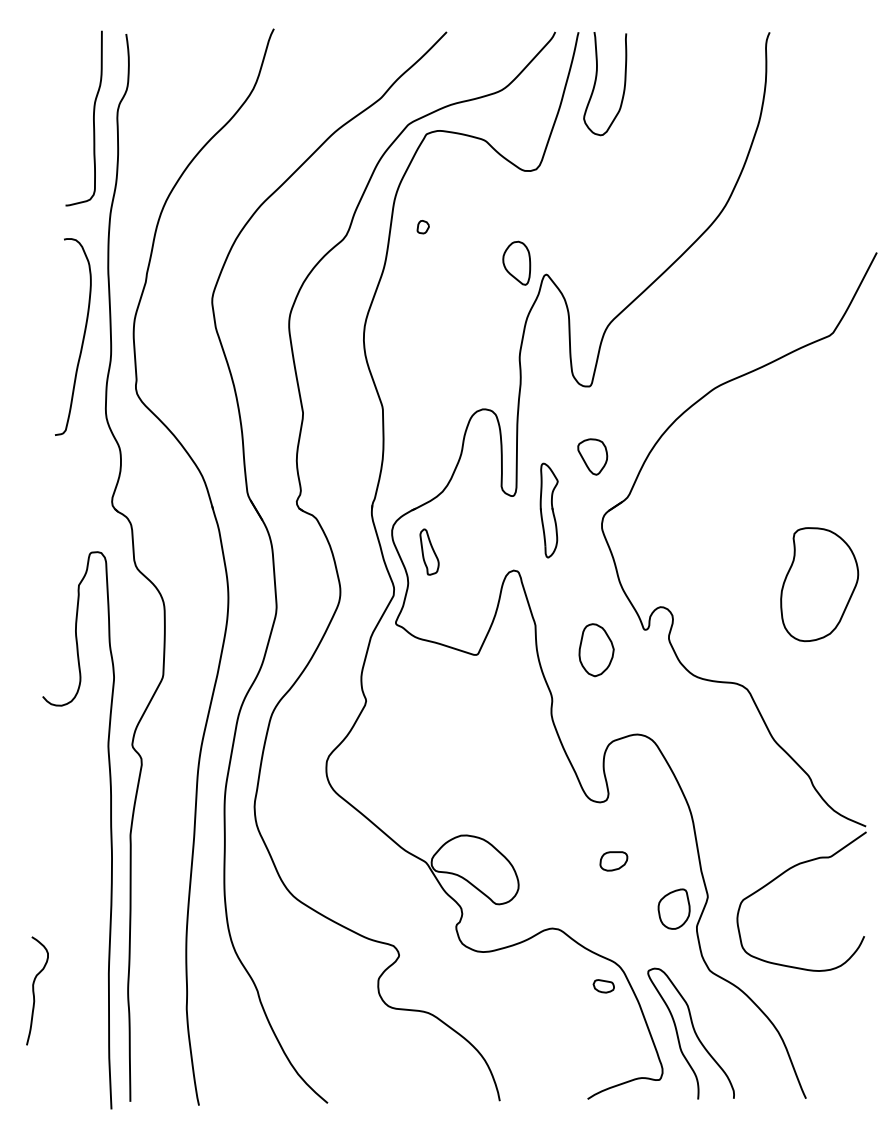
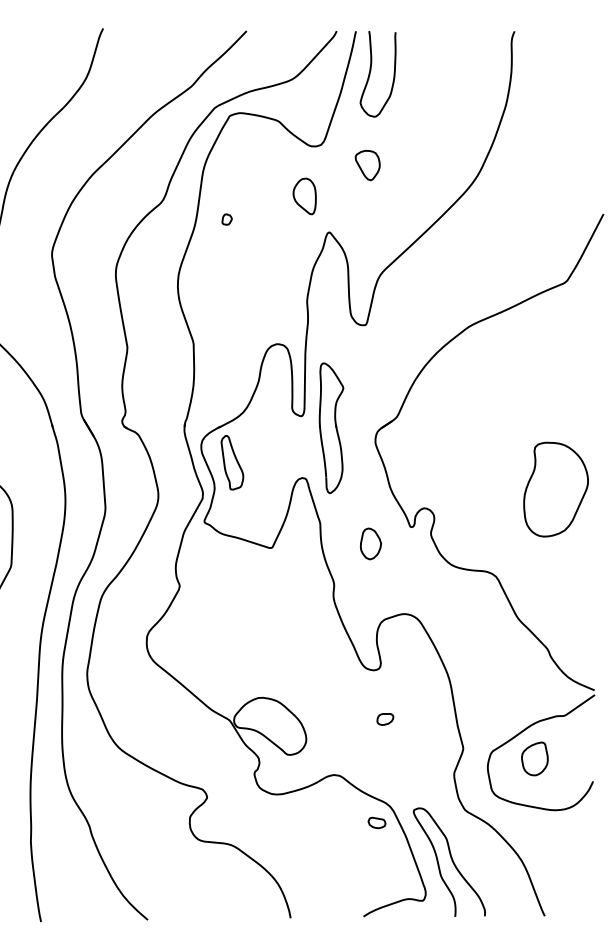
part: (422, 227) -> (226, 219), moved
part: (516, 262) -> (304, 195), moved
part: (592, 456) -> (367, 165), moved
part: (549, 510) -> (331, 428), size x1.67
part: (429, 551) -> (232, 462), size x1.43
part: (596, 649) -> (370, 543), size x0.71
part: (613, 861) -> (385, 719), size x0.71
part: (673, 908) -> (534, 758), moved

